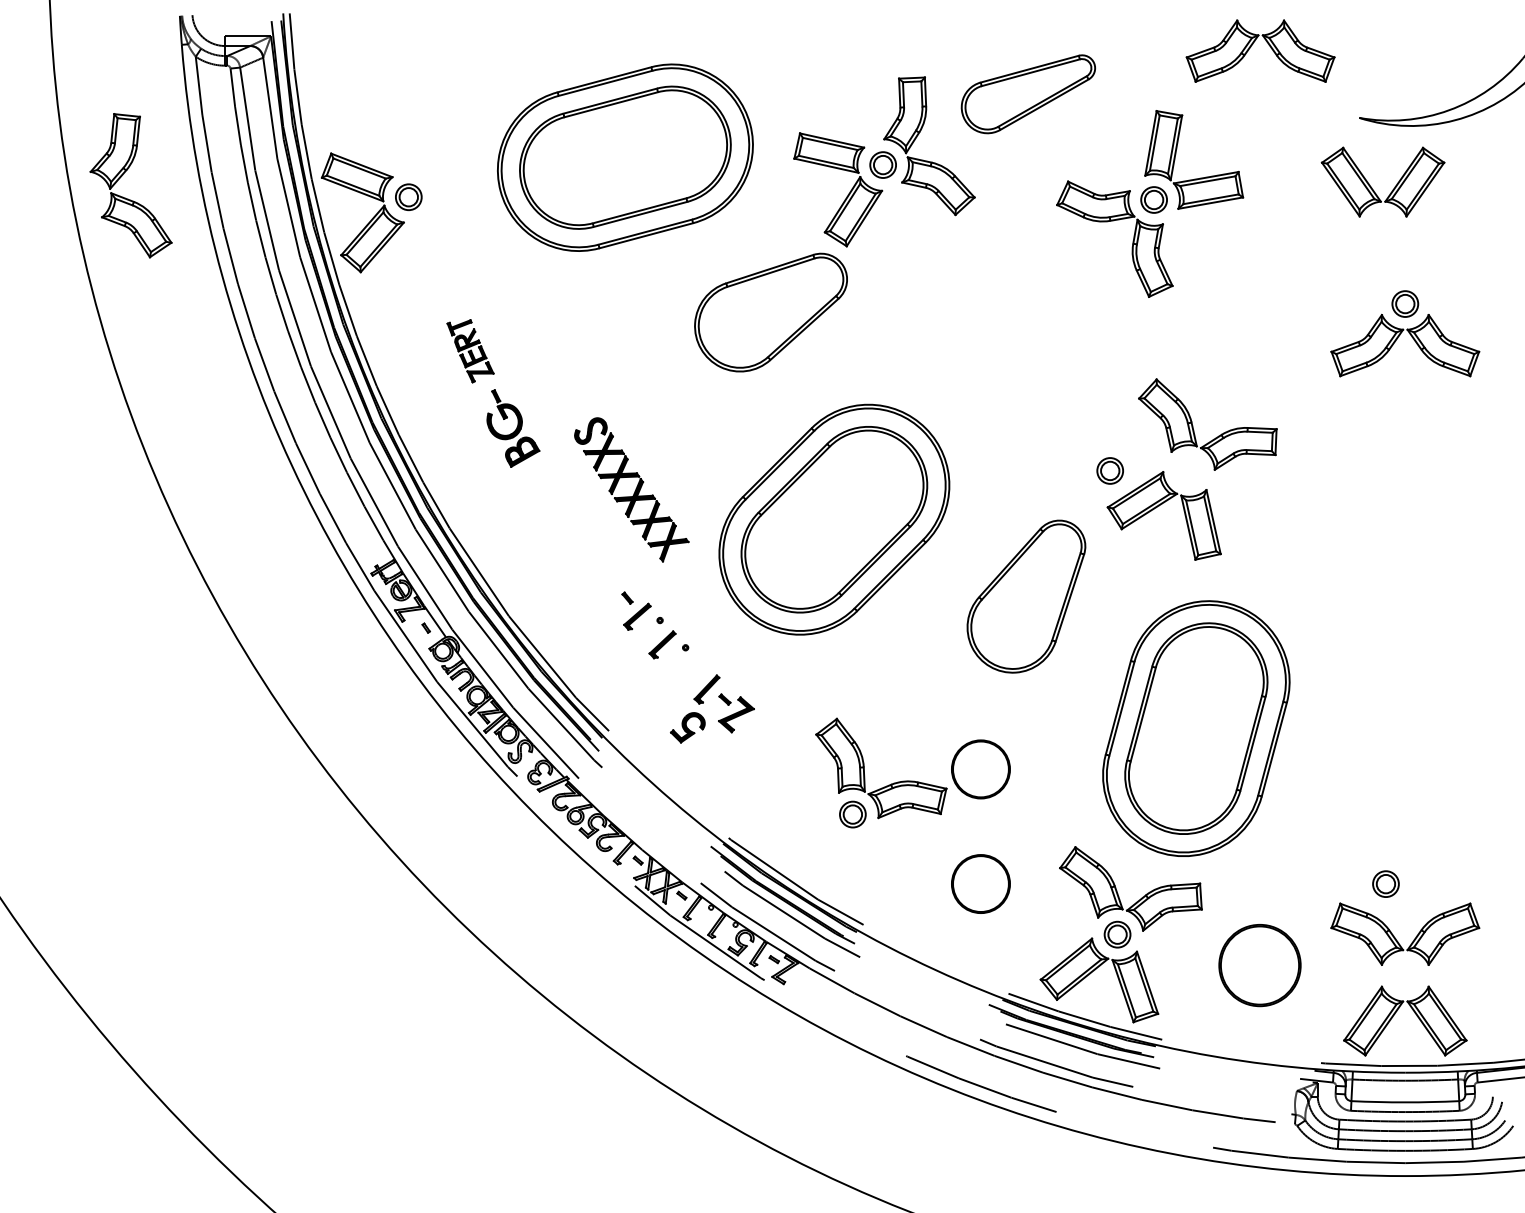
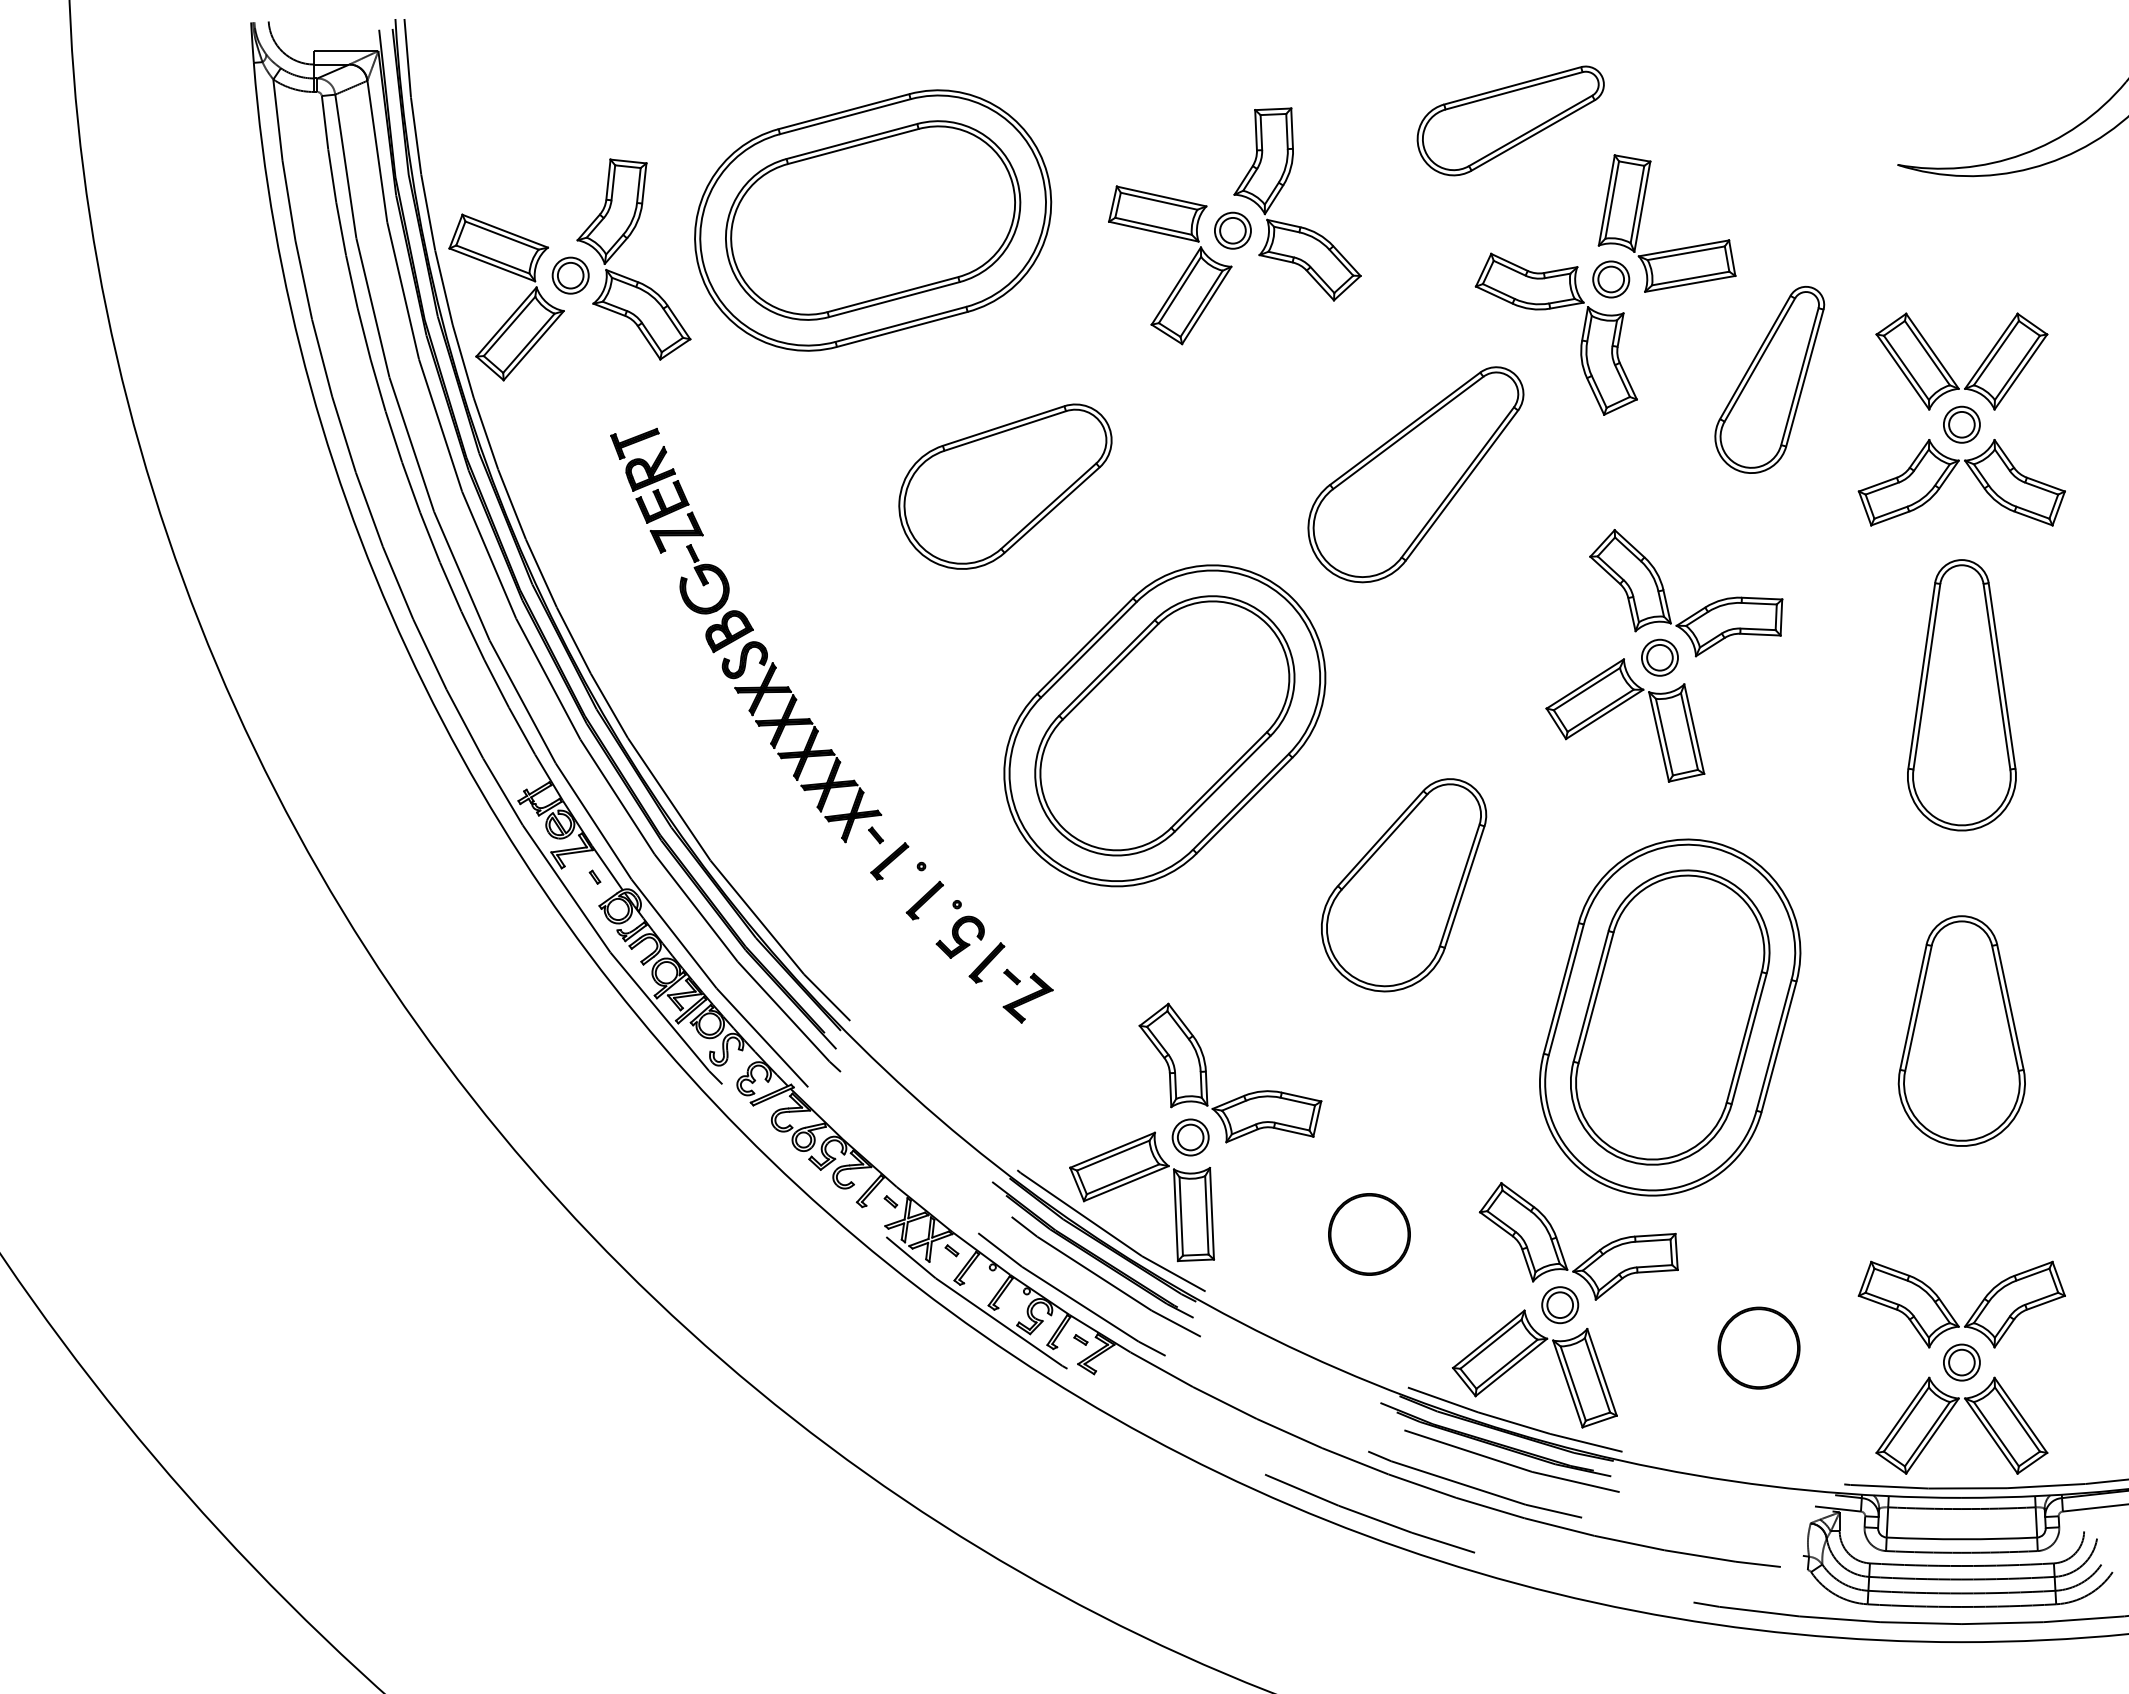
part: (1252, 45) -> (1748, 63), removed
part: (1028, 93) -> (1510, 120), moved
part: (122, 176) -> (621, 246), moved
part: (1372, 188) -> (1947, 370), moved
part: (1267, 271) -> (1769, 379), added
part: (771, 312) -> (1005, 486), moved
part: (1013, 339) -> (1415, 474), added
part: (470, 351) -> (656, 490), size x1.43
part: (1109, 470) -> (1659, 657), moved
part: (631, 490) -> (801, 742), moved
part: (1405, 497) -> (1961, 695), added
part: (1026, 596) -> (1404, 885), moved
part: (687, 727) -> (959, 936), moved
part: (1405, 737) -> (1961, 1030), added
circle: (980, 769) -> (1369, 1074), removed
part: (812, 846) -> (1134, 1181), added
part: (1385, 884) -> (1961, 1362), moved
part: (1259, 965) -> (1758, 1347), size x0.71

